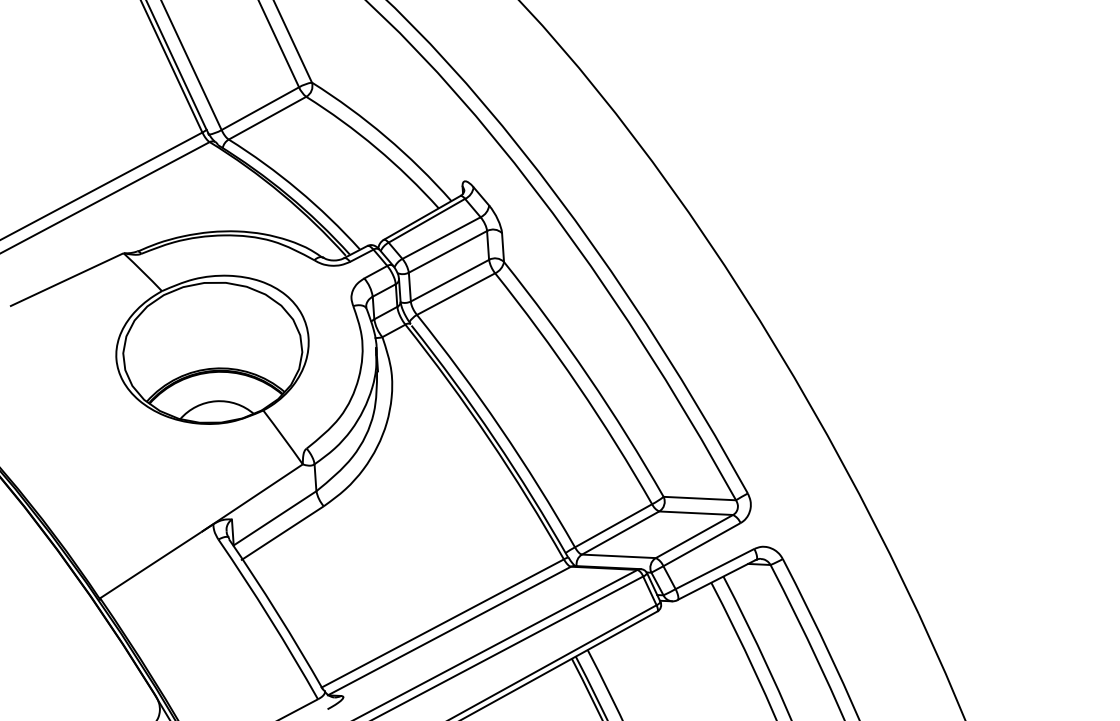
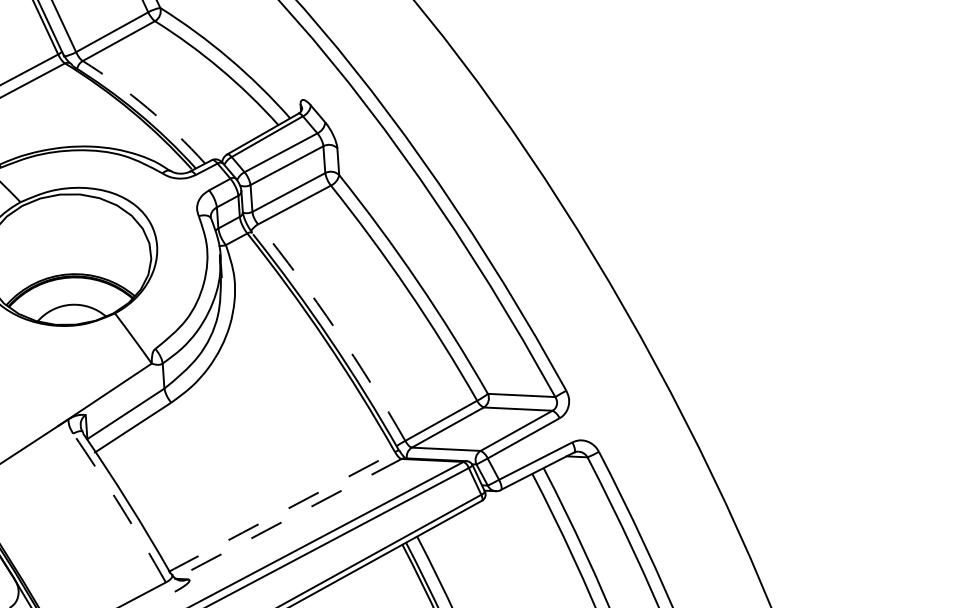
arc: (298, 189) -> (147, 107), solid -> dashed
arc: (500, 428) -> (335, 330), solid -> dashed
arc: (269, 618) -> (120, 507), solid -> dashed
line: (441, 624) -> (280, 512), solid -> dashed
line: (448, 631) -> (287, 519), solid -> dashed

